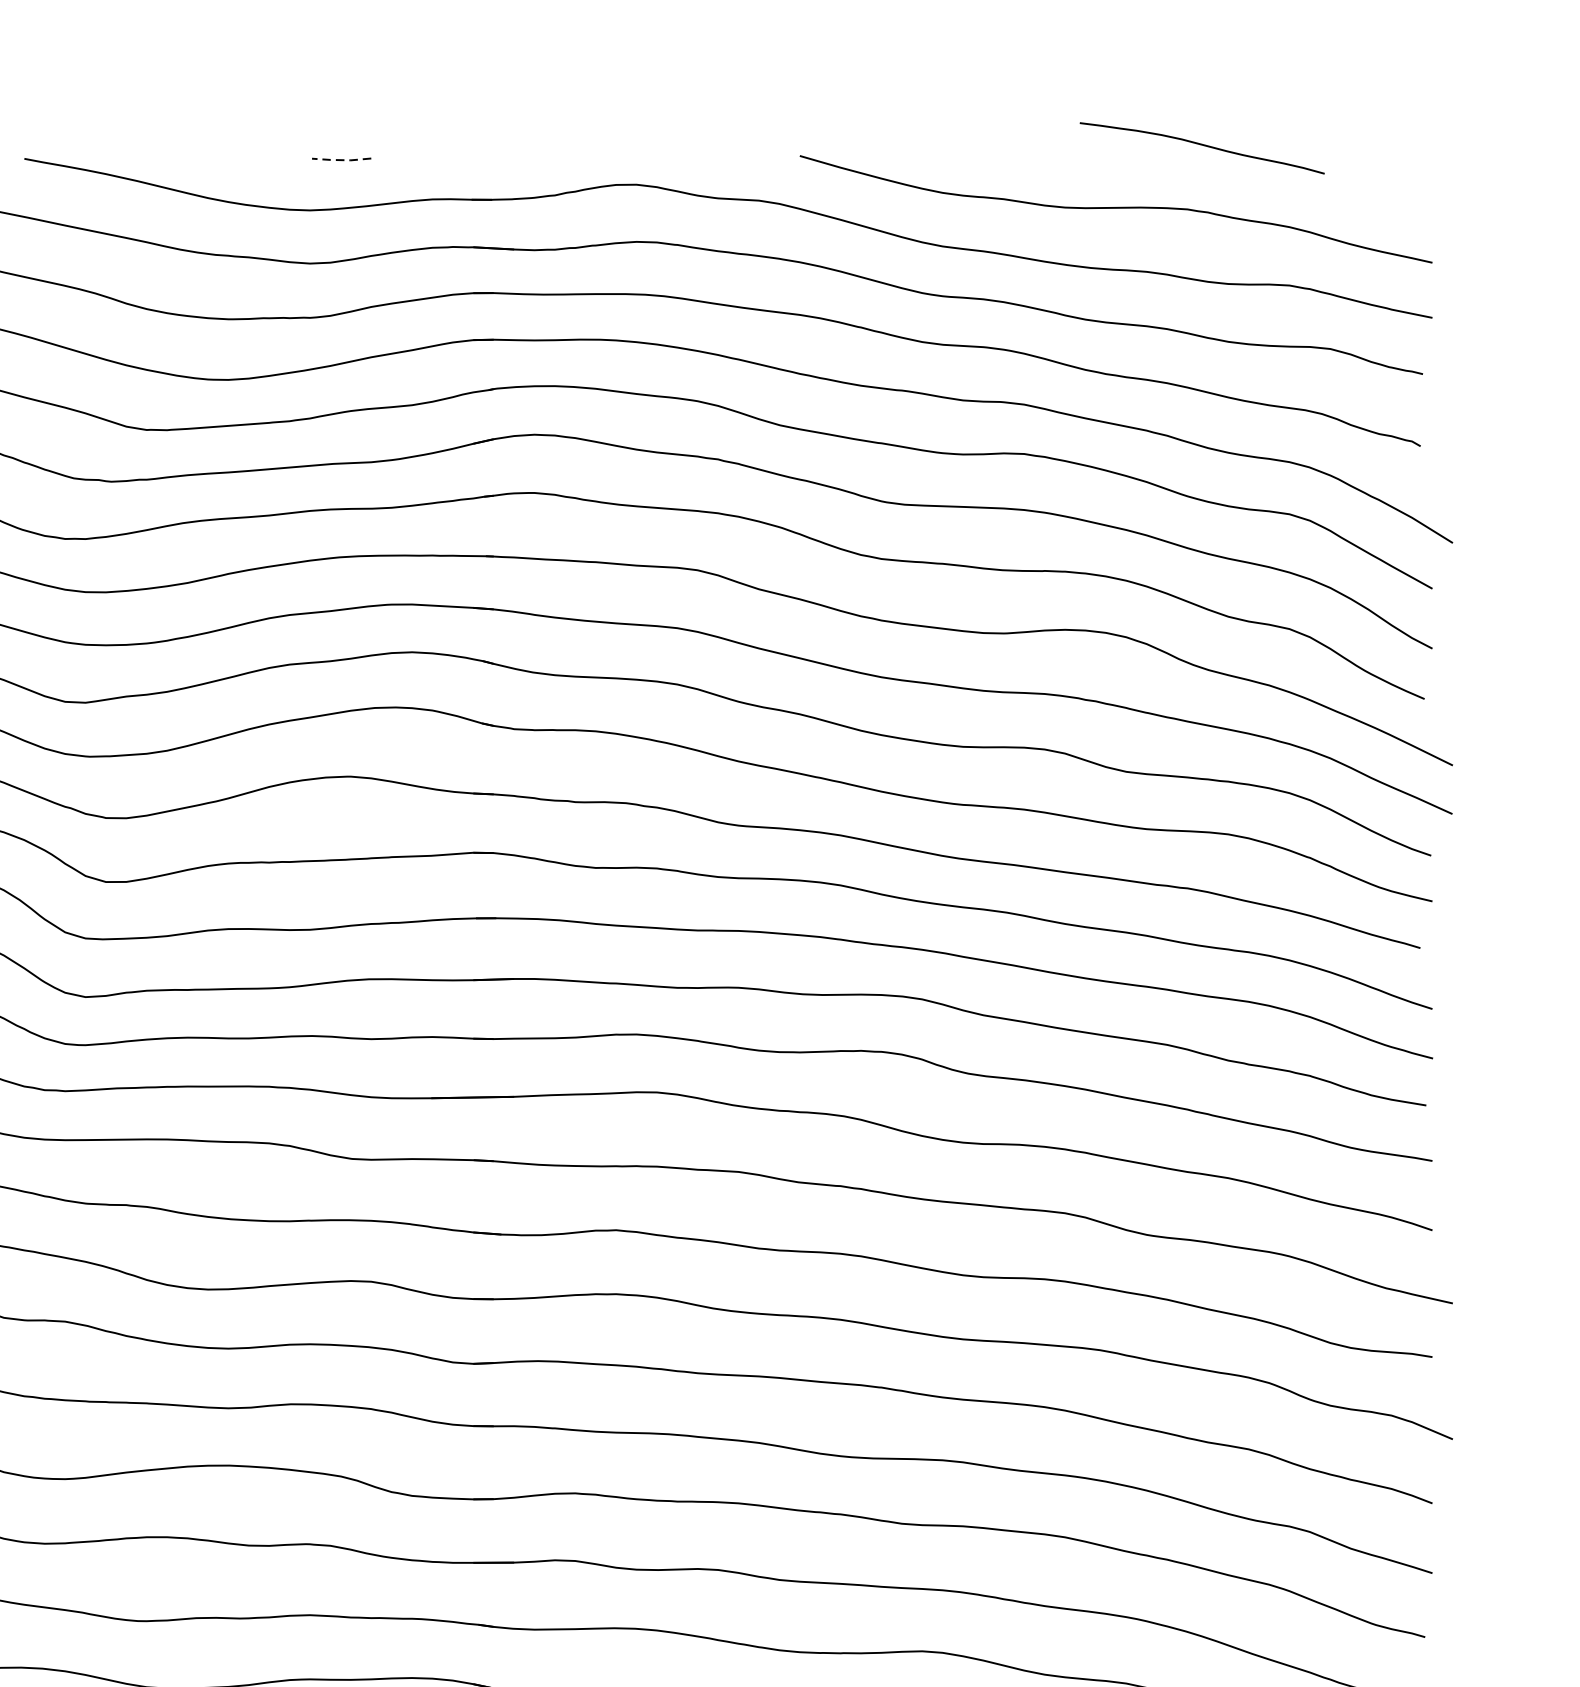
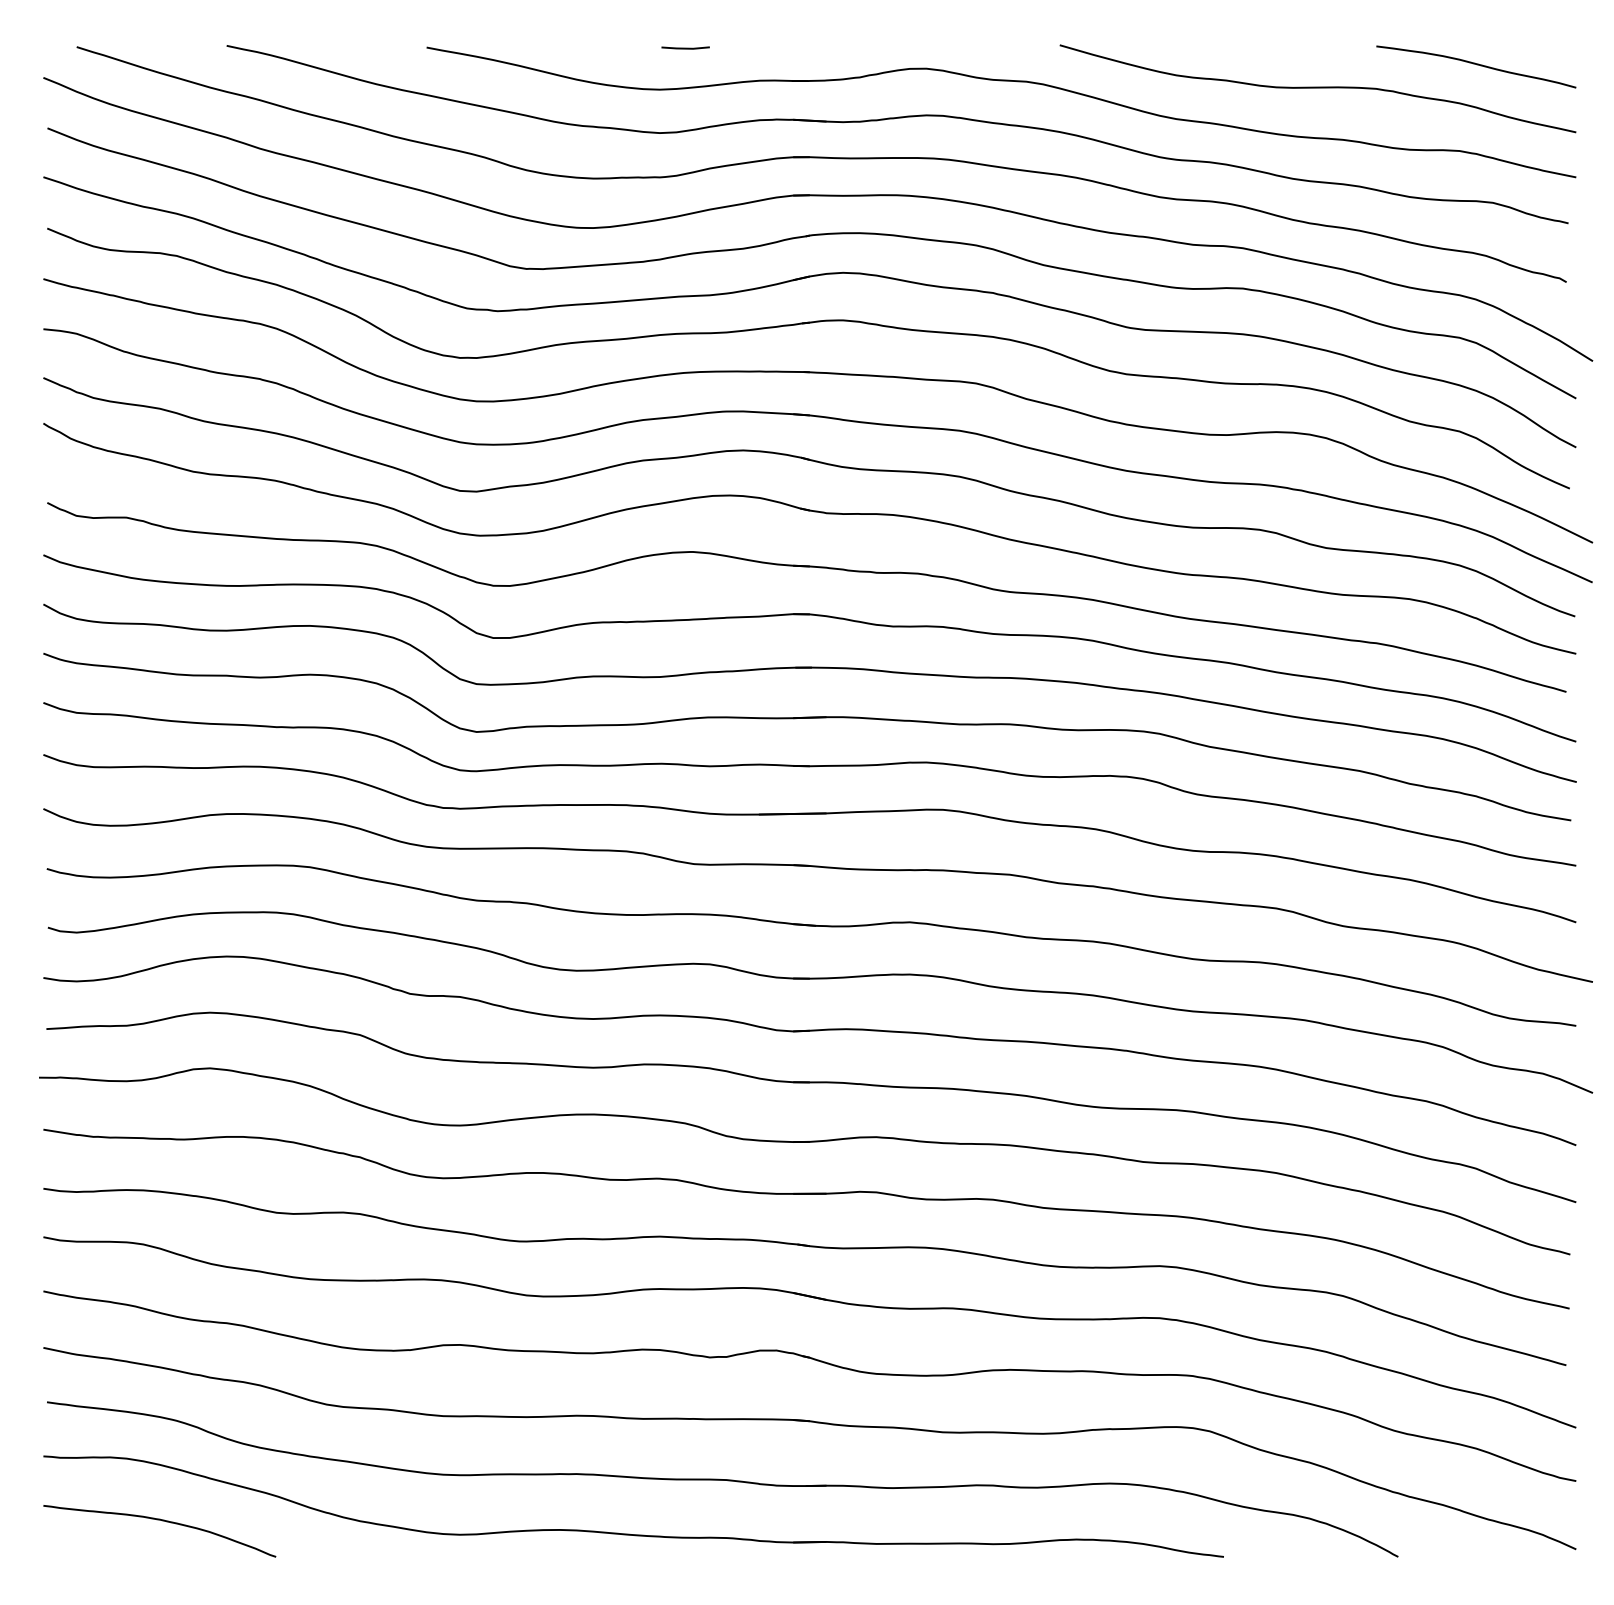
curve: (1202, 146) -> (1476, 65), moved
line: (341, 159) -> (685, 48), dashed -> solid

